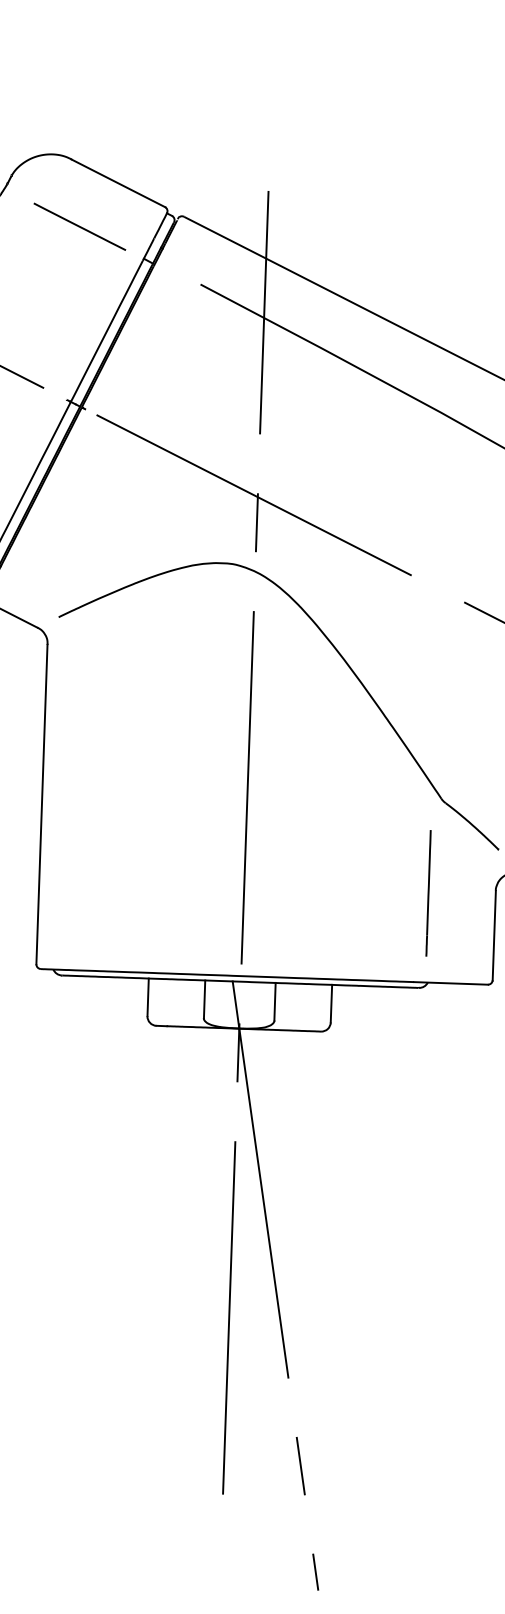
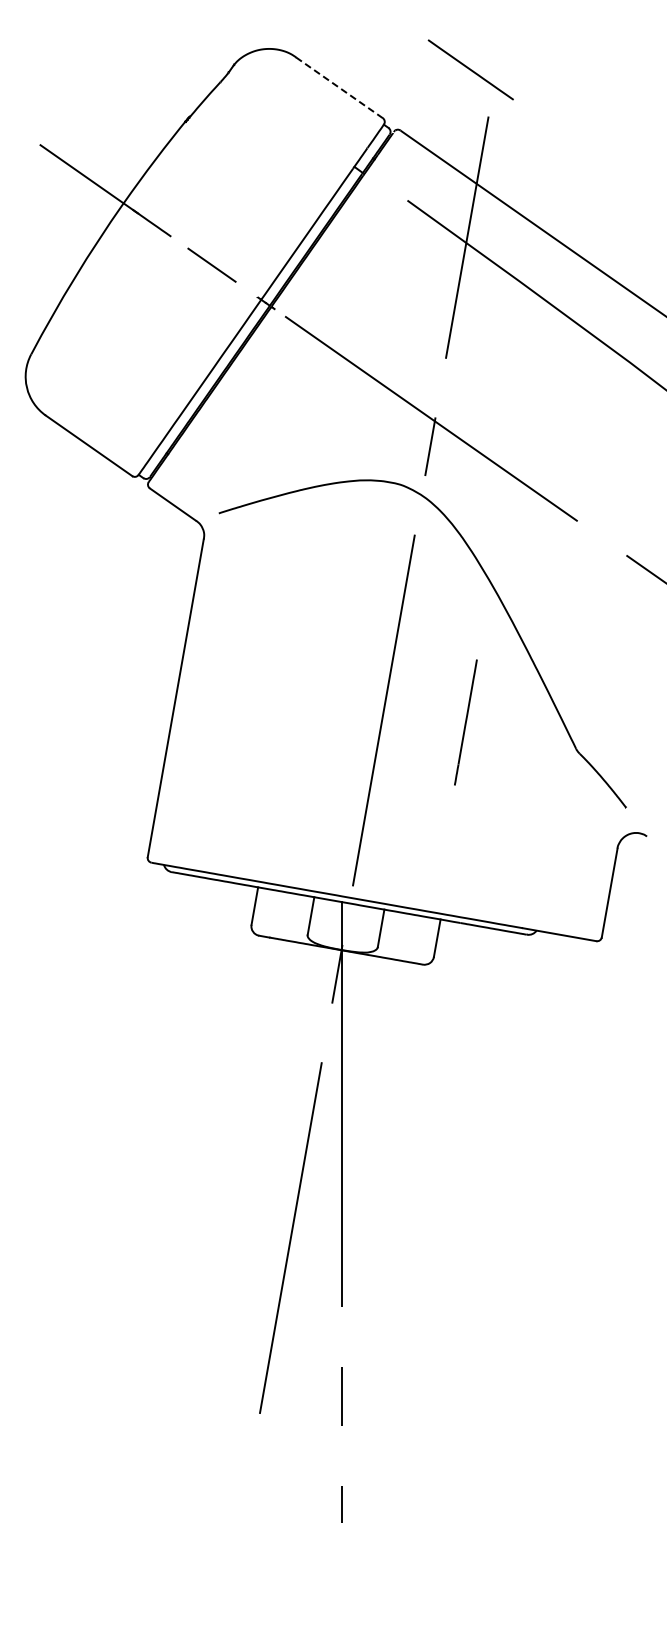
line: (119, 183) -> (340, 88), solid -> dashed
line: (79, 226) -> (470, 69), moved
line: (428, 893) -> (465, 722), moved

